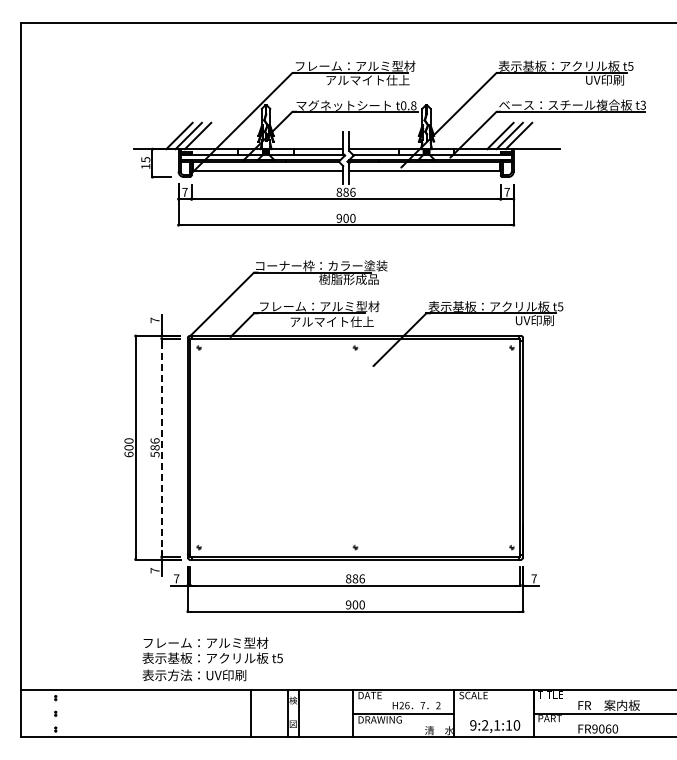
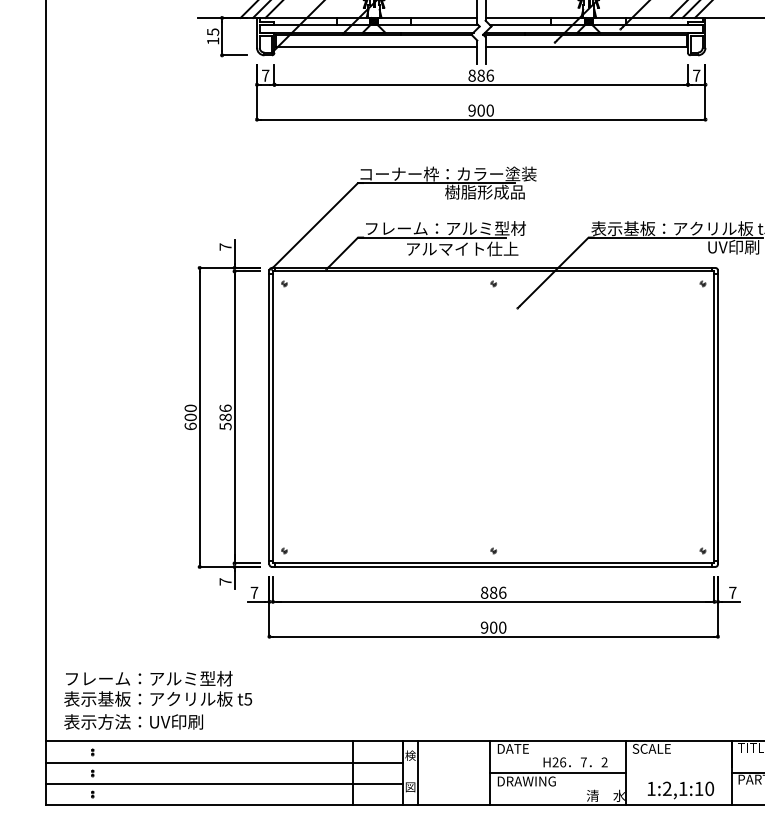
line: (161, 448) -> (234, 418), dashed -> solid
text: (212, 659) -> (157, 700), moved
line: (153, 705) -> (223, 762), added
line: (153, 721) -> (223, 783), added
text: (473, 725) -> (651, 789), 9:2,1:10 -> 1:2,1:10

